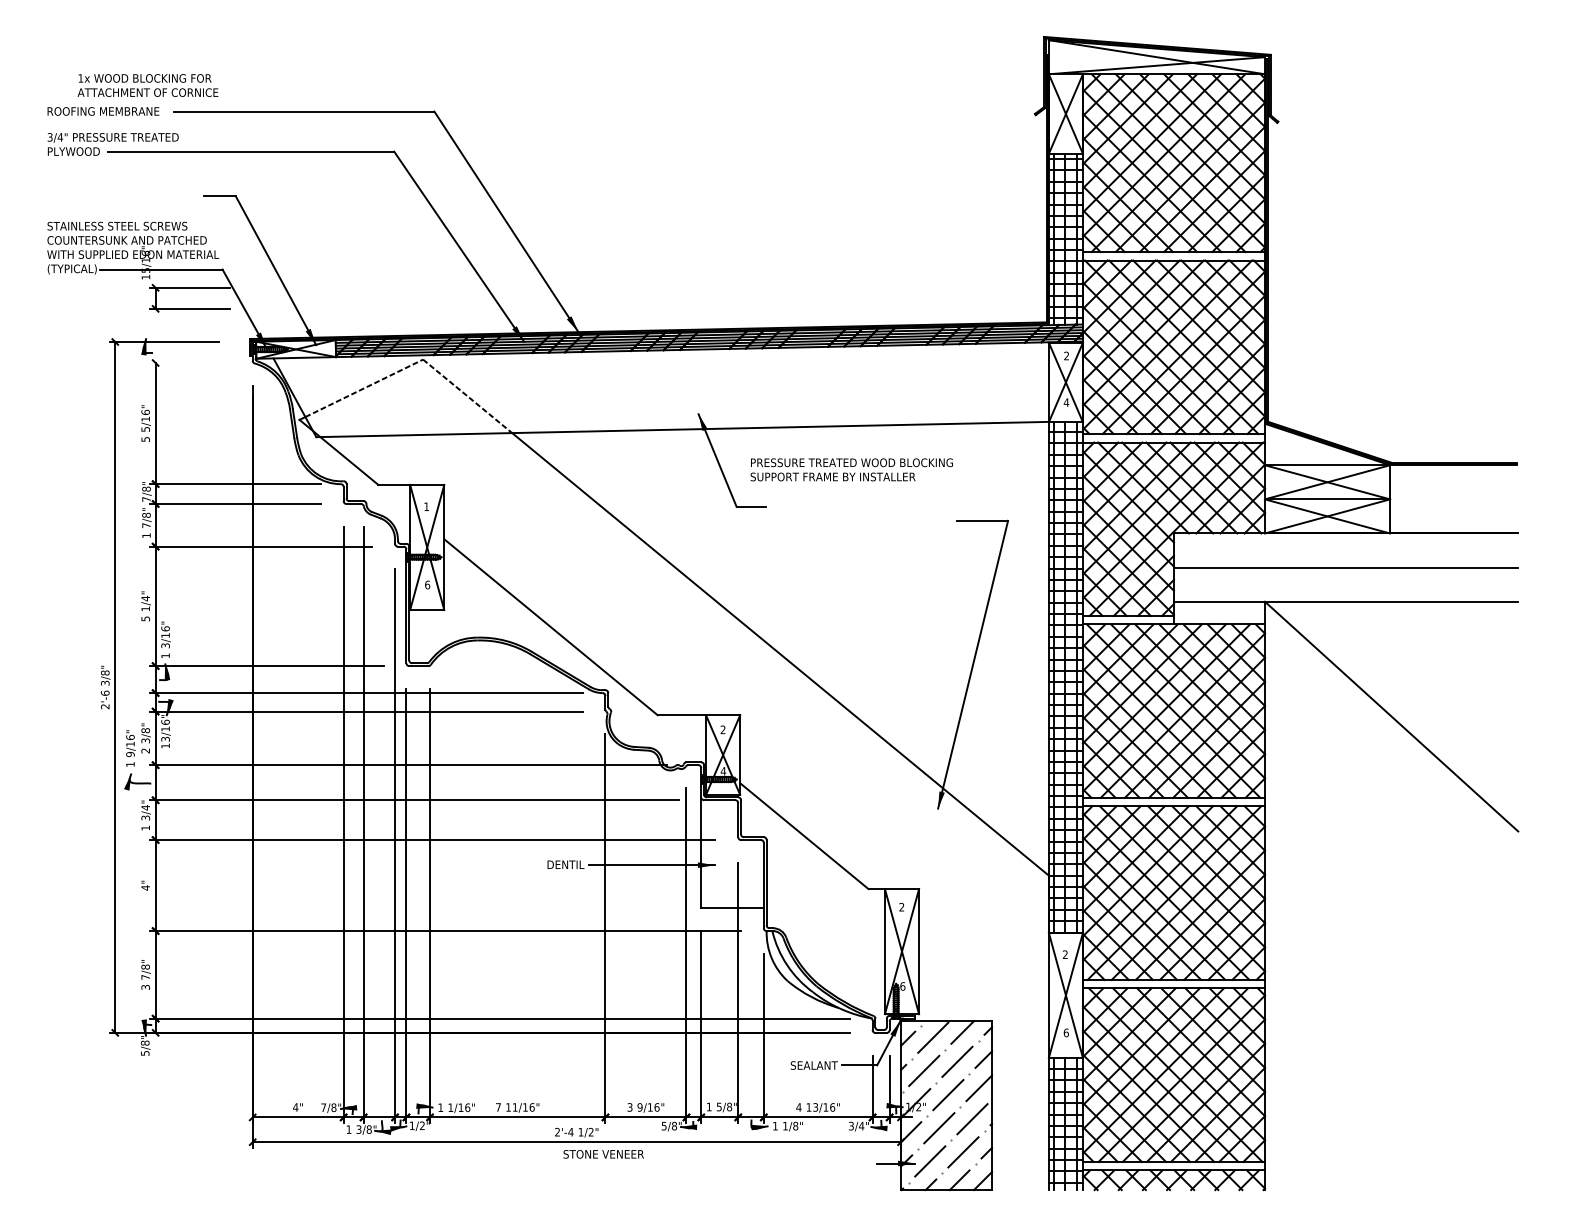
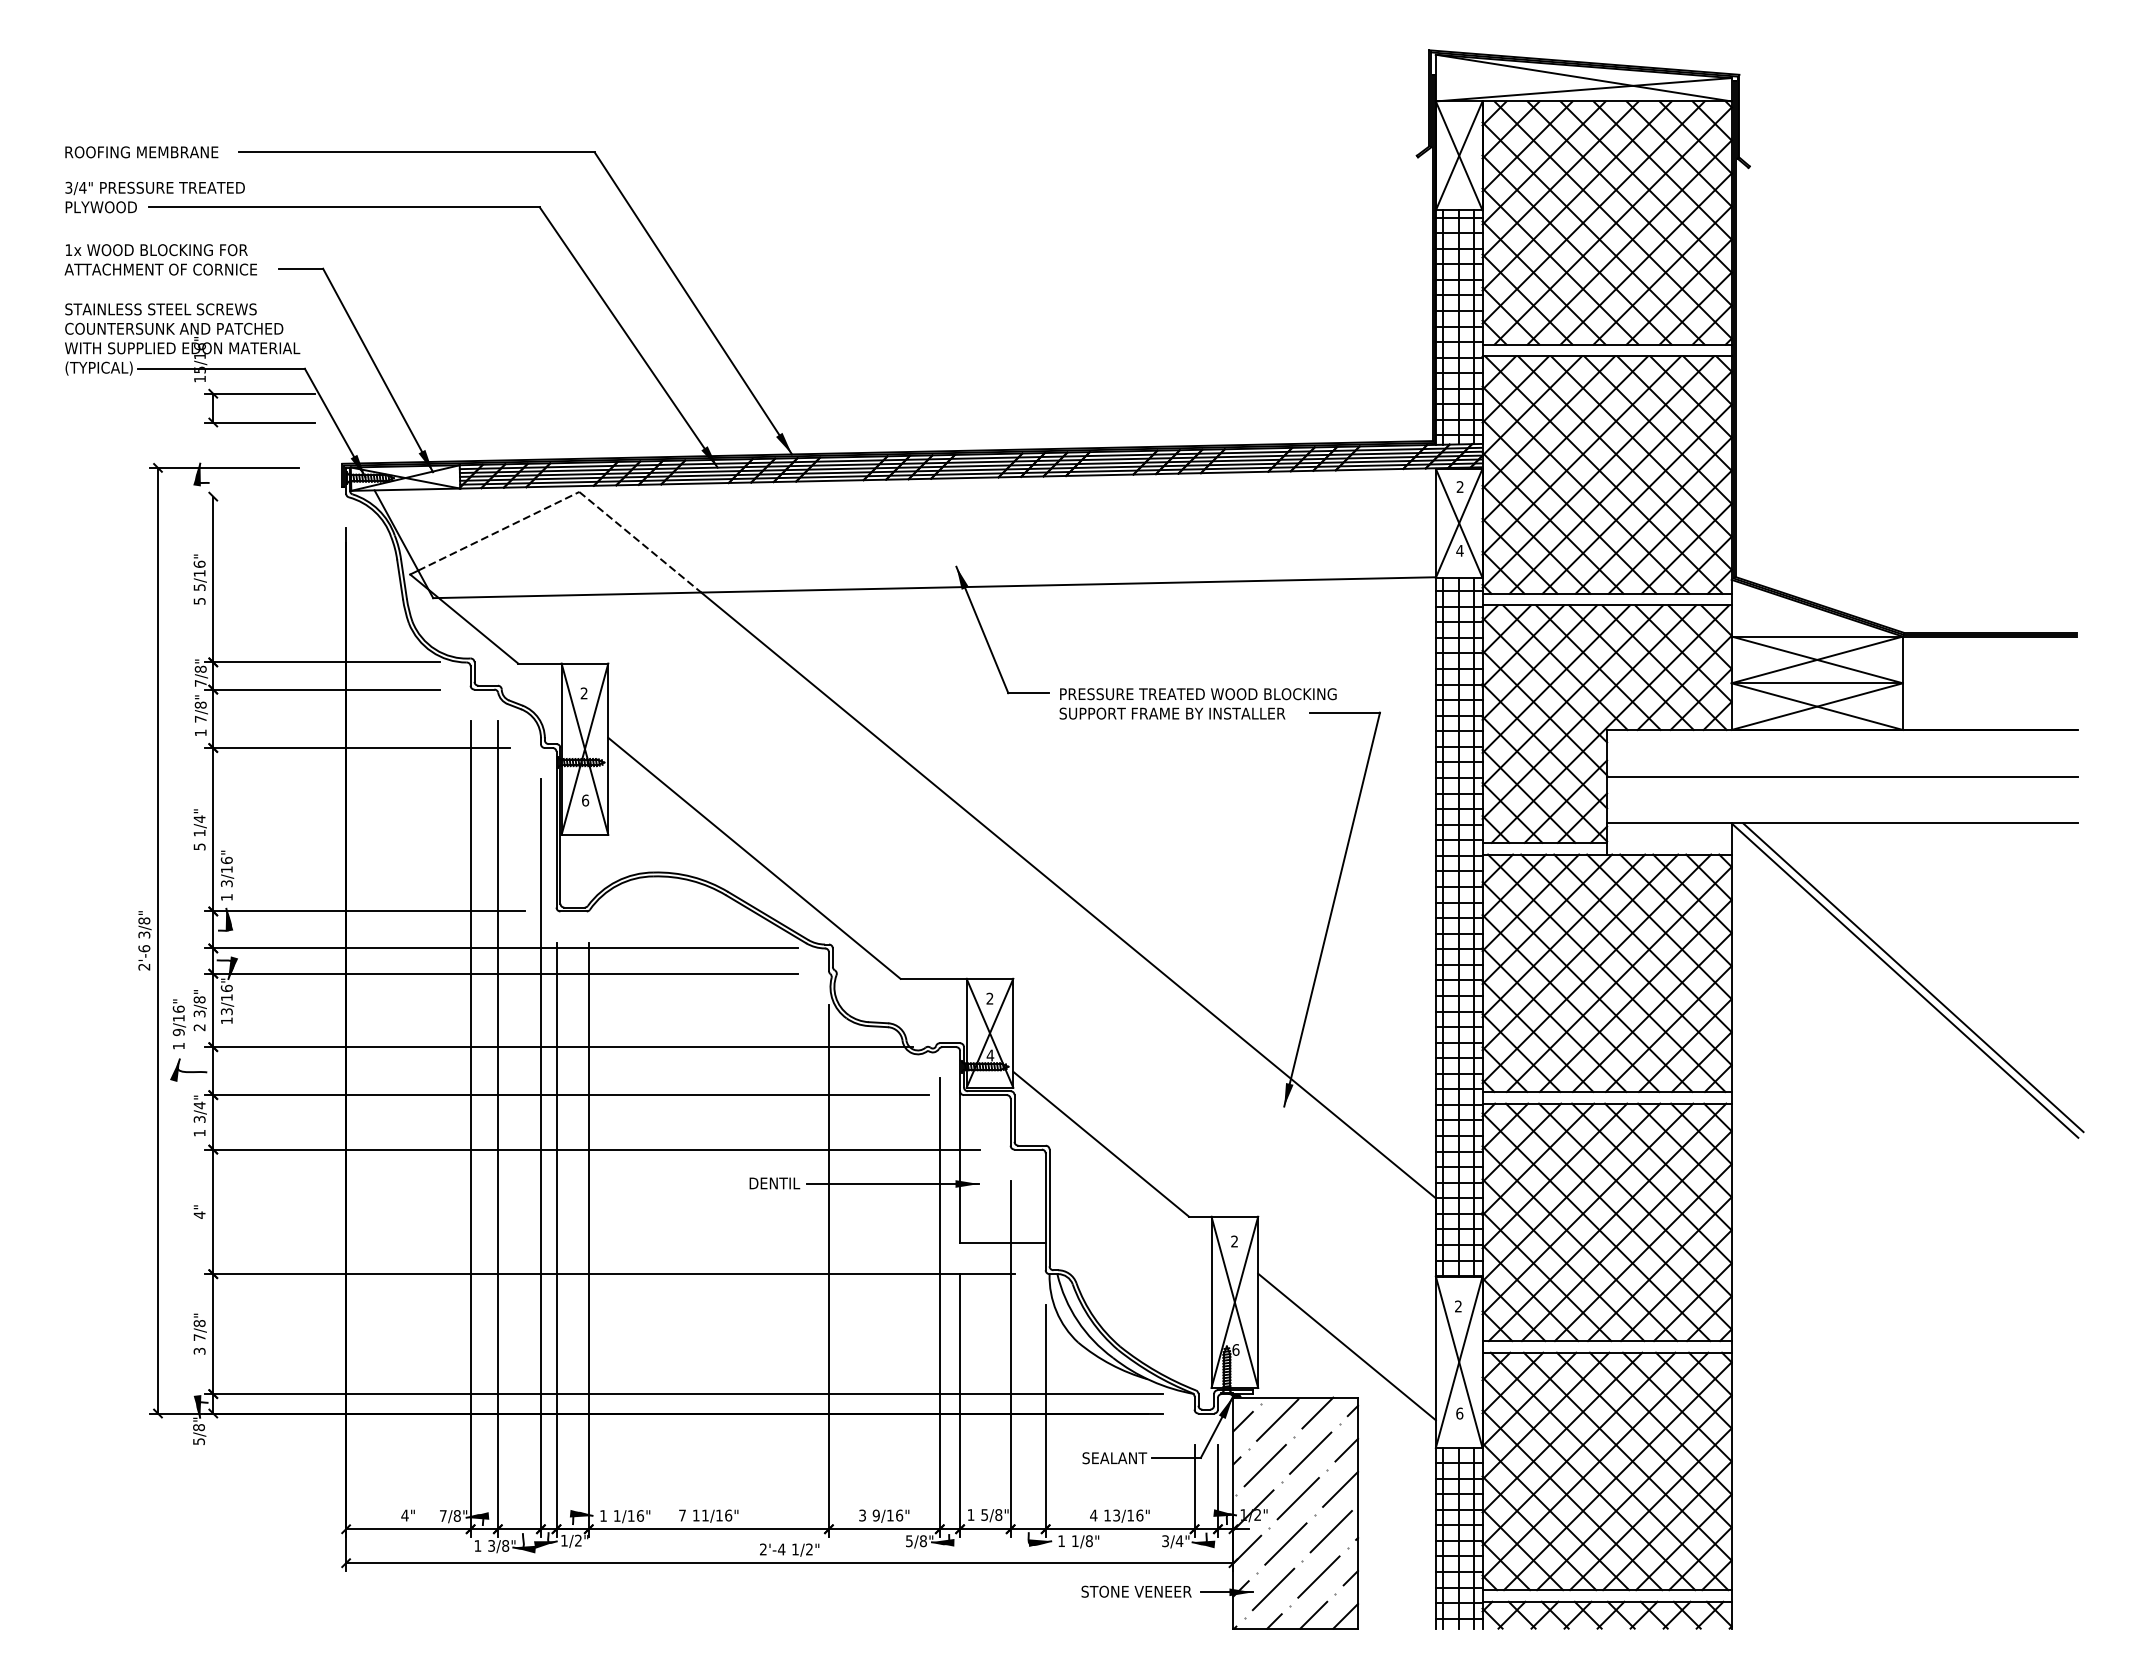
text: (147, 85) -> (160, 259), moved
text: (851, 469) -> (1197, 703), moved
text: (426, 506) -> (583, 693), 1 -> 2
line: (1397, 714) -> (1913, 977), added
line: (983, 983) -> (1346, 1346), added
text: (603, 1154) -> (1136, 1591), moved

